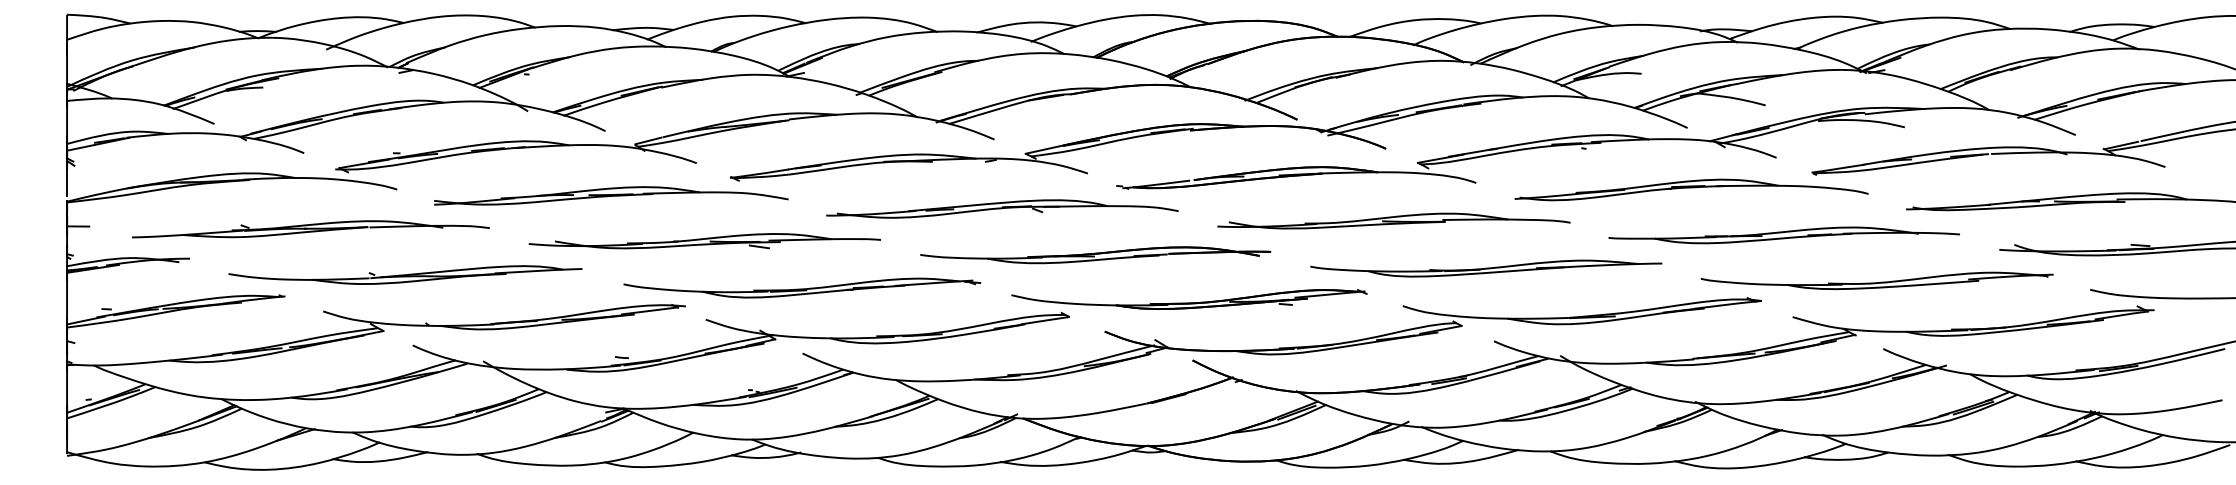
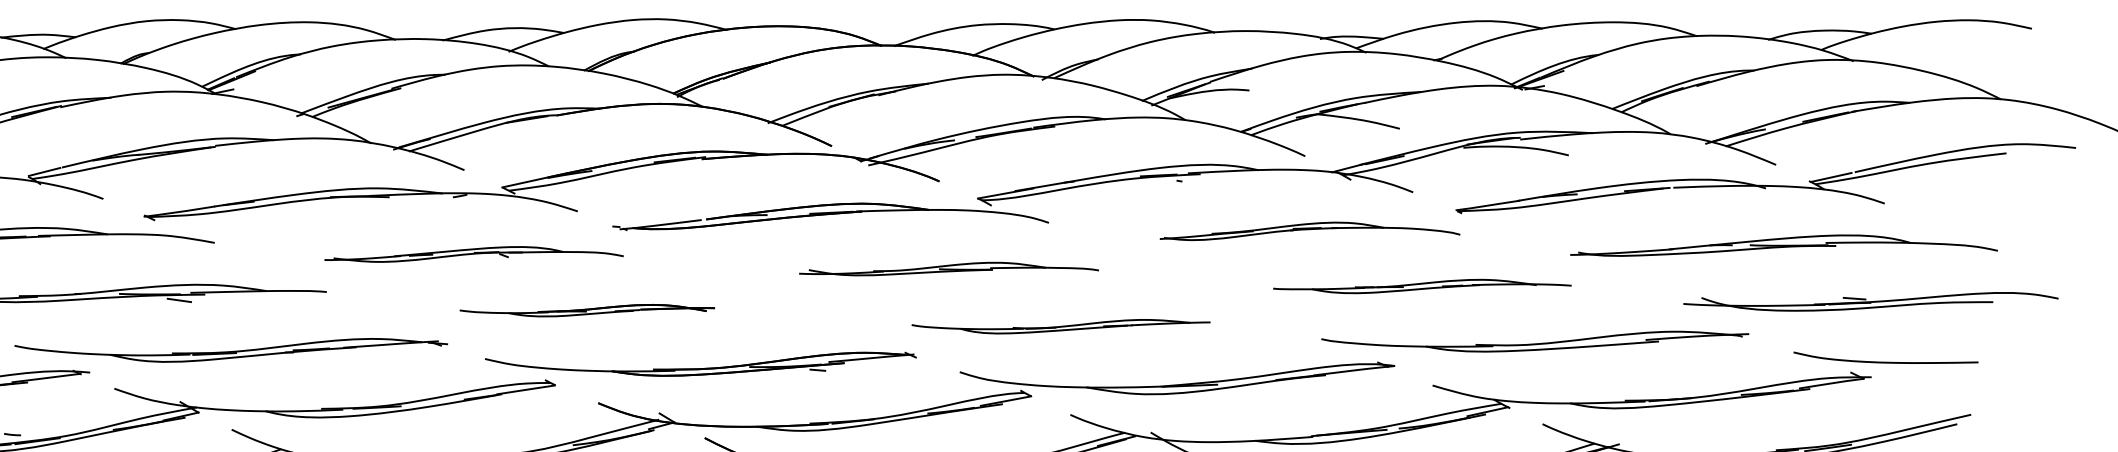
part: (1691, 189) -> (1309, 230), size x0.7
part: (1002, 208) -> (474, 253), size x0.7
part: (1393, 220) -> (948, 268), size x0.7
part: (1783, 235) -> (1421, 286), size x0.7
part: (1095, 255) -> (587, 310), size x0.6
part: (1486, 268) -> (1061, 326), size x0.7

